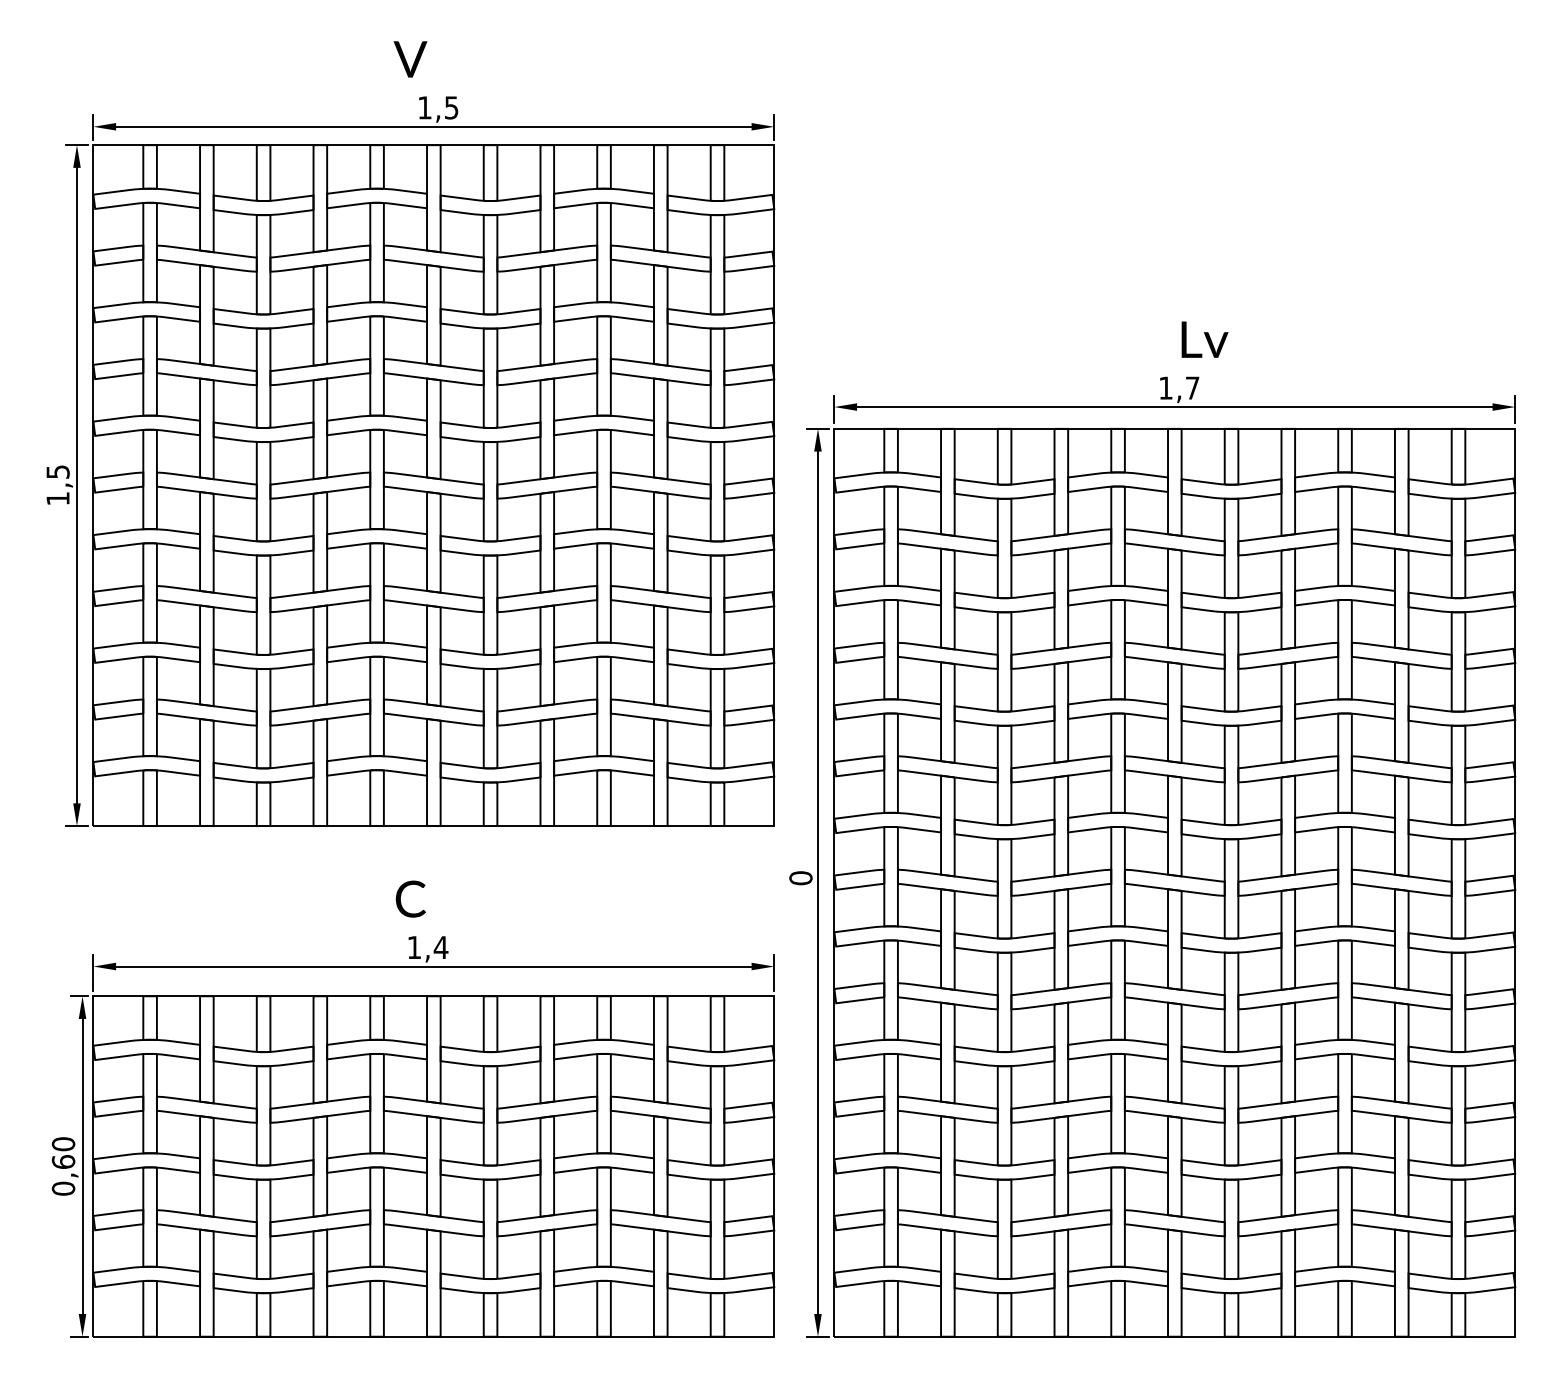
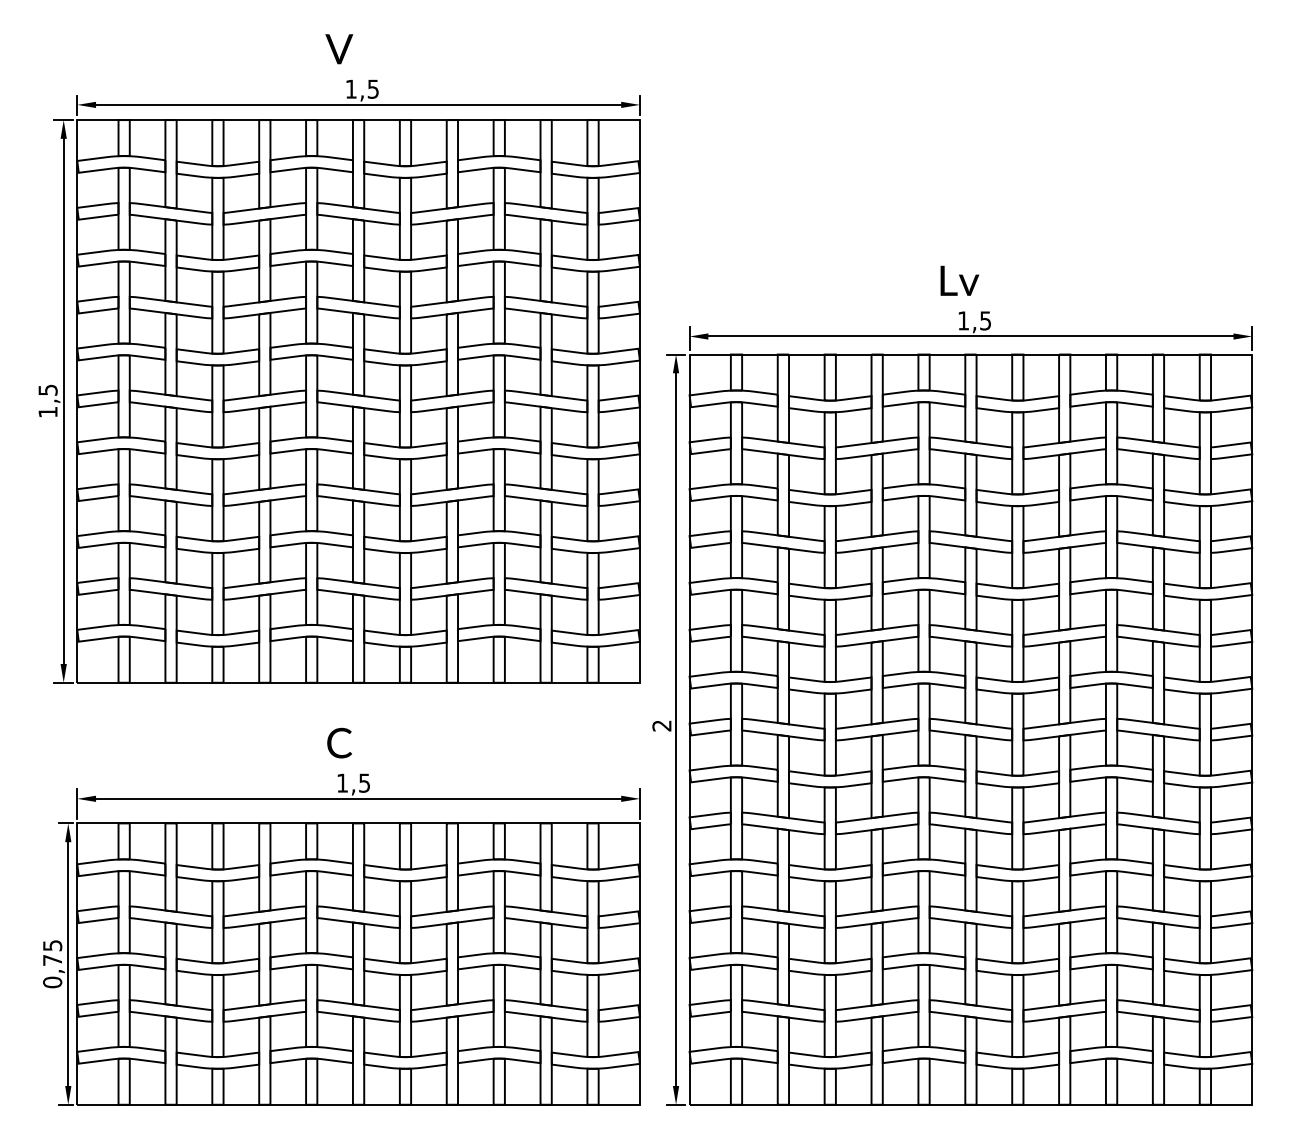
text: (1204, 339) -> (959, 280), moved
text: (1192, 387) -> (985, 320), 1,7 -> 1,5
text: (800, 877) -> (661, 725), 0 -> 2
text: (440, 946) -> (364, 782), 1,4 -> 1,5
text: (63, 1152) -> (52, 952), 0,60 -> 0,75

